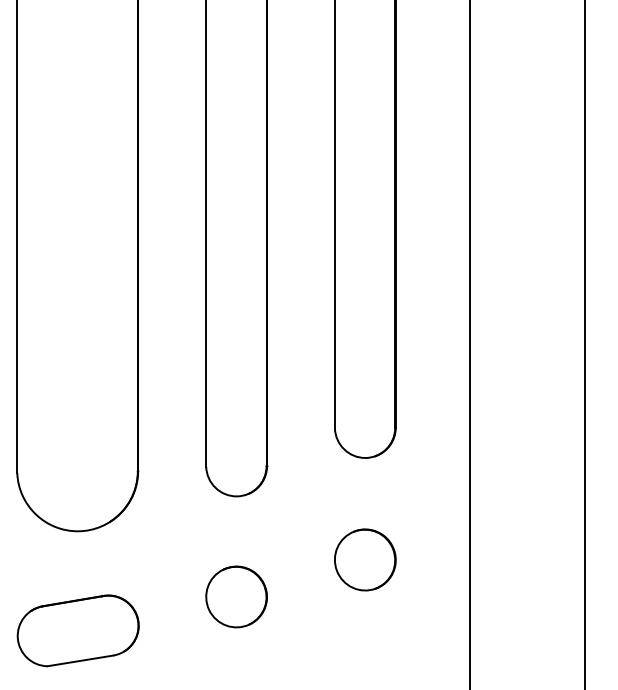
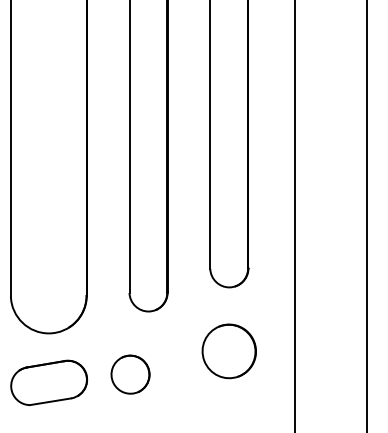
part: (365, 560) -> (229, 351), size x1.4
part: (236, 596) -> (130, 374), moved
part: (78, 630) -> (49, 382), moved

